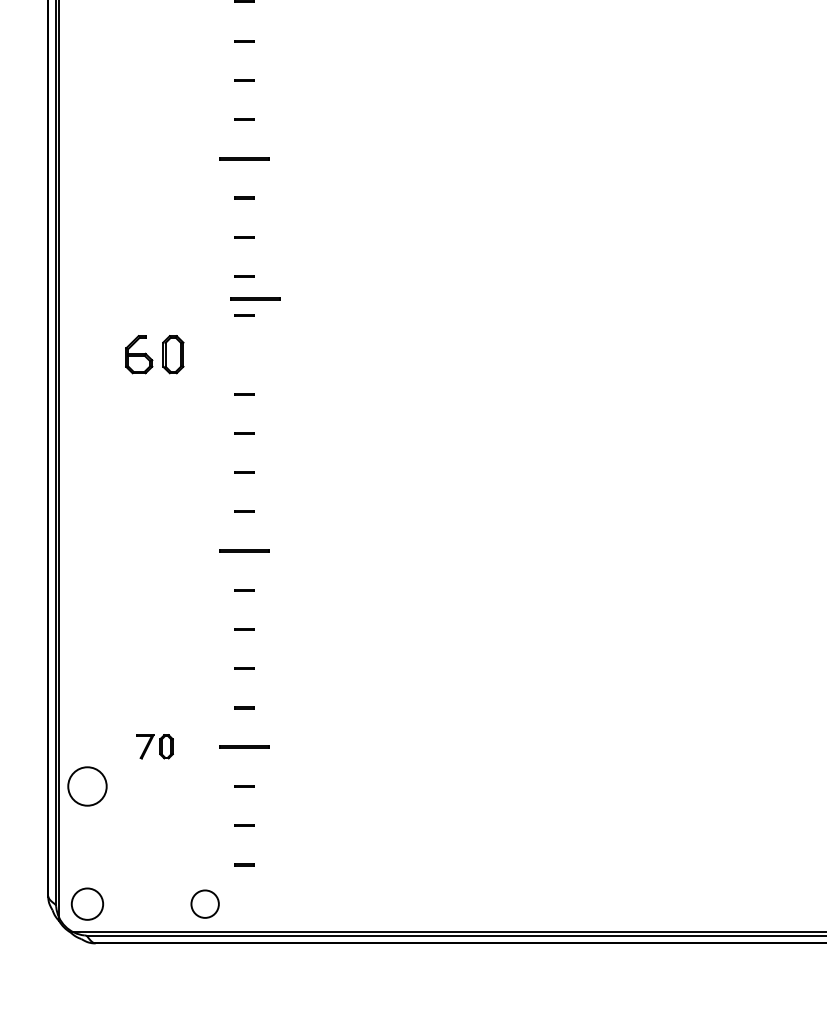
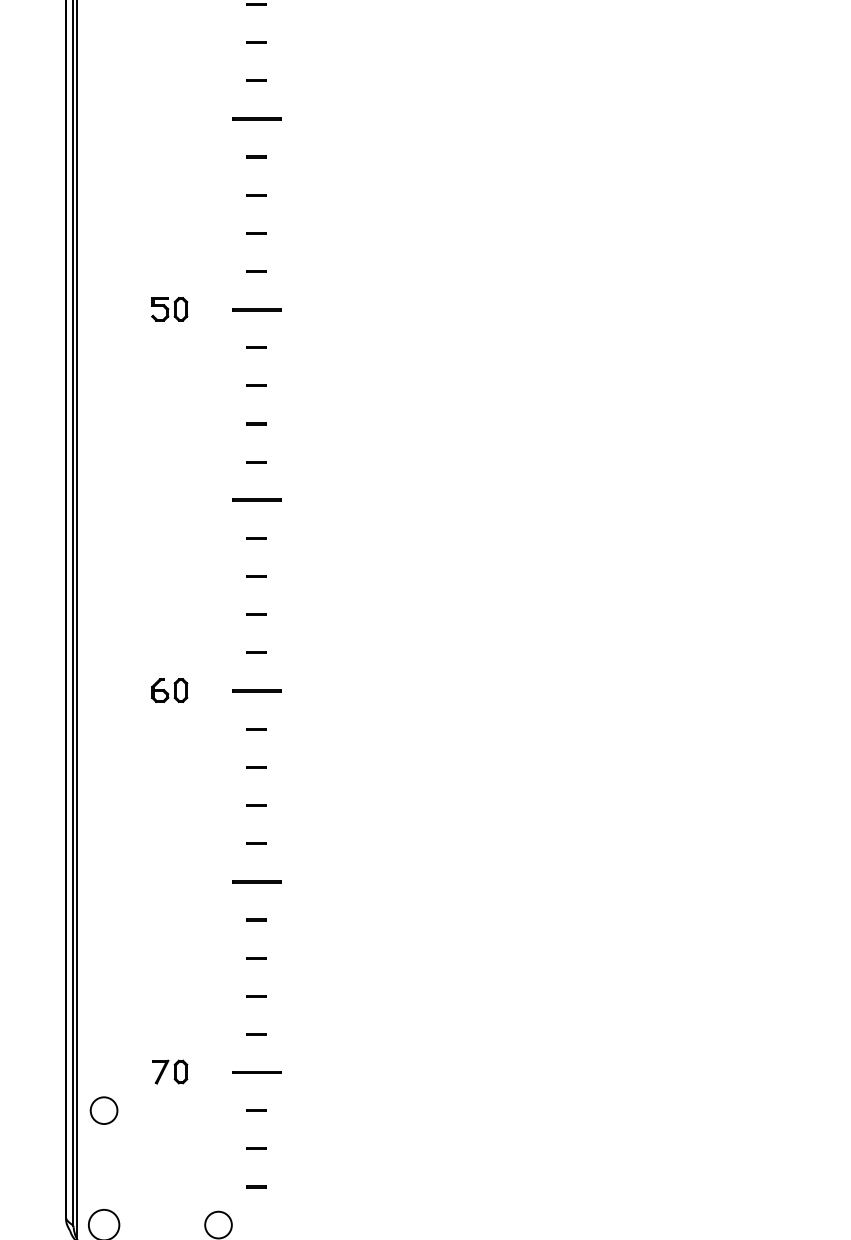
line: (255, 298) -> (256, 690), moved
part: (154, 354) -> (169, 690), size x0.62
circle: (86, 786) -> (103, 1110), size x0.71

